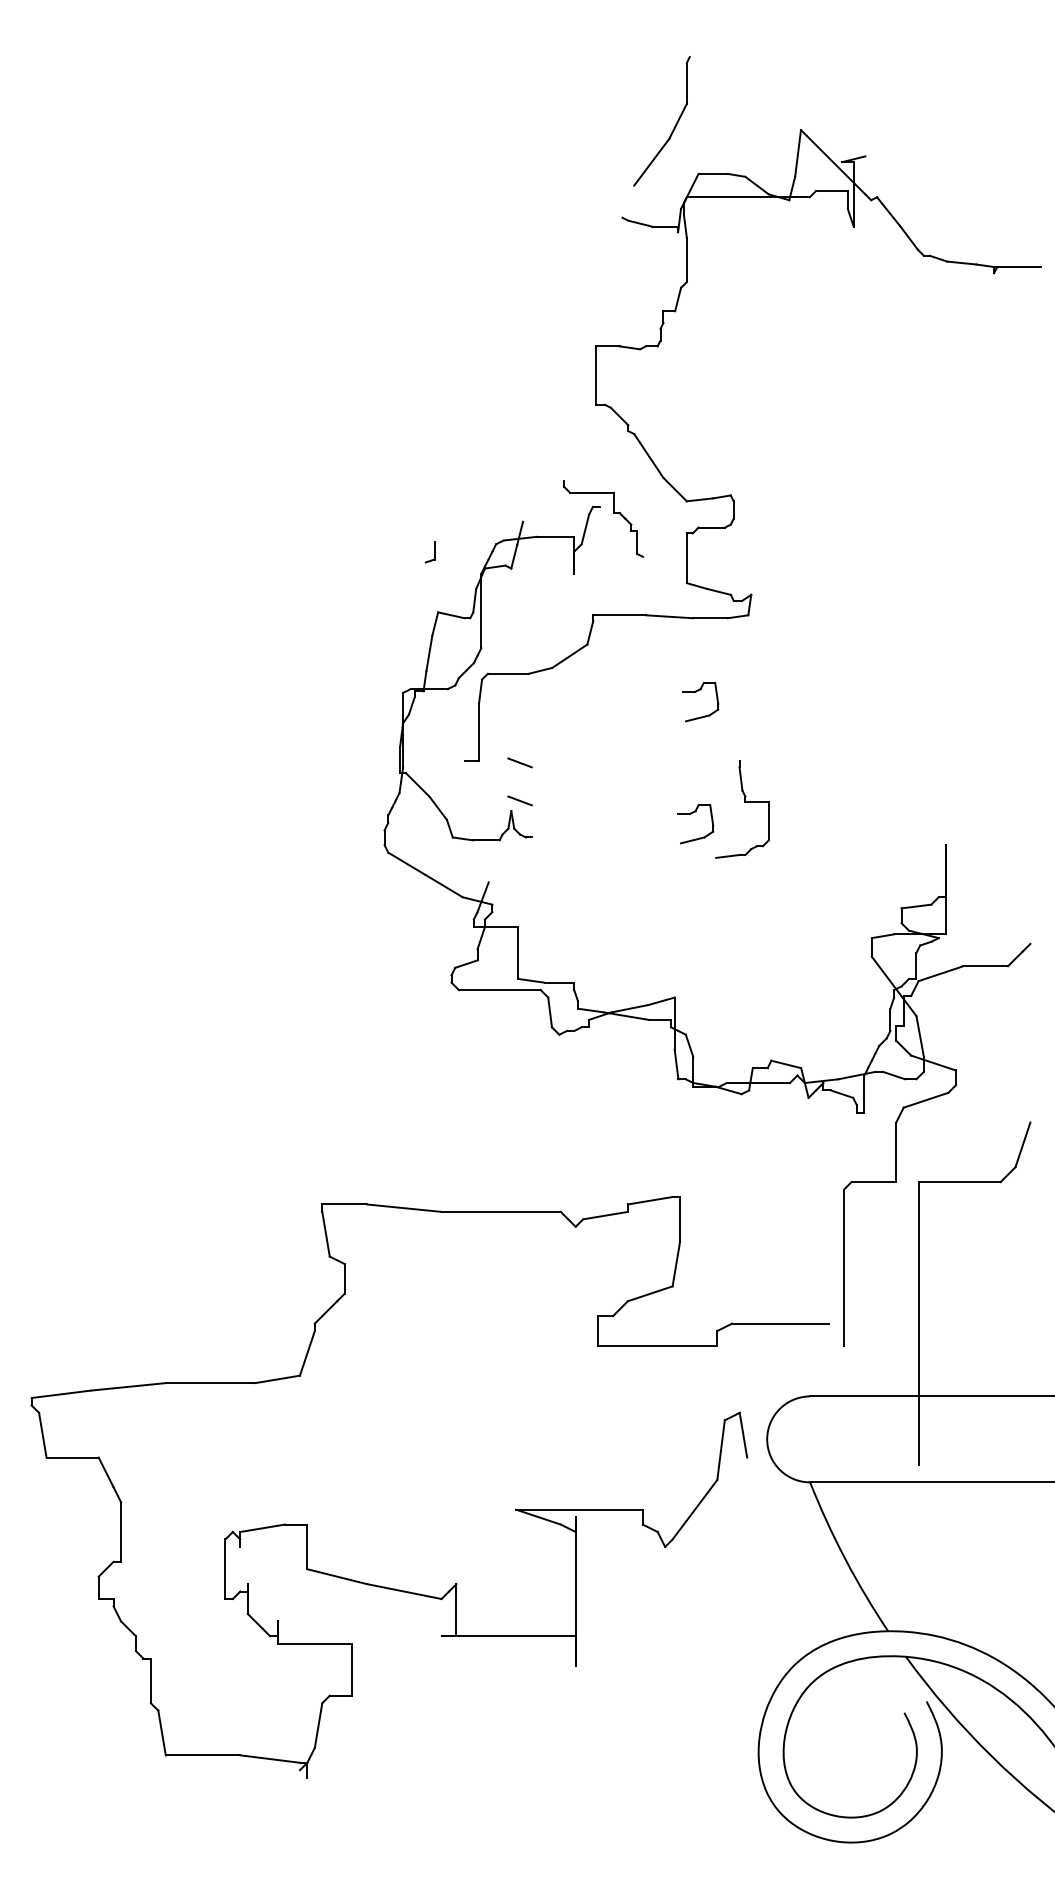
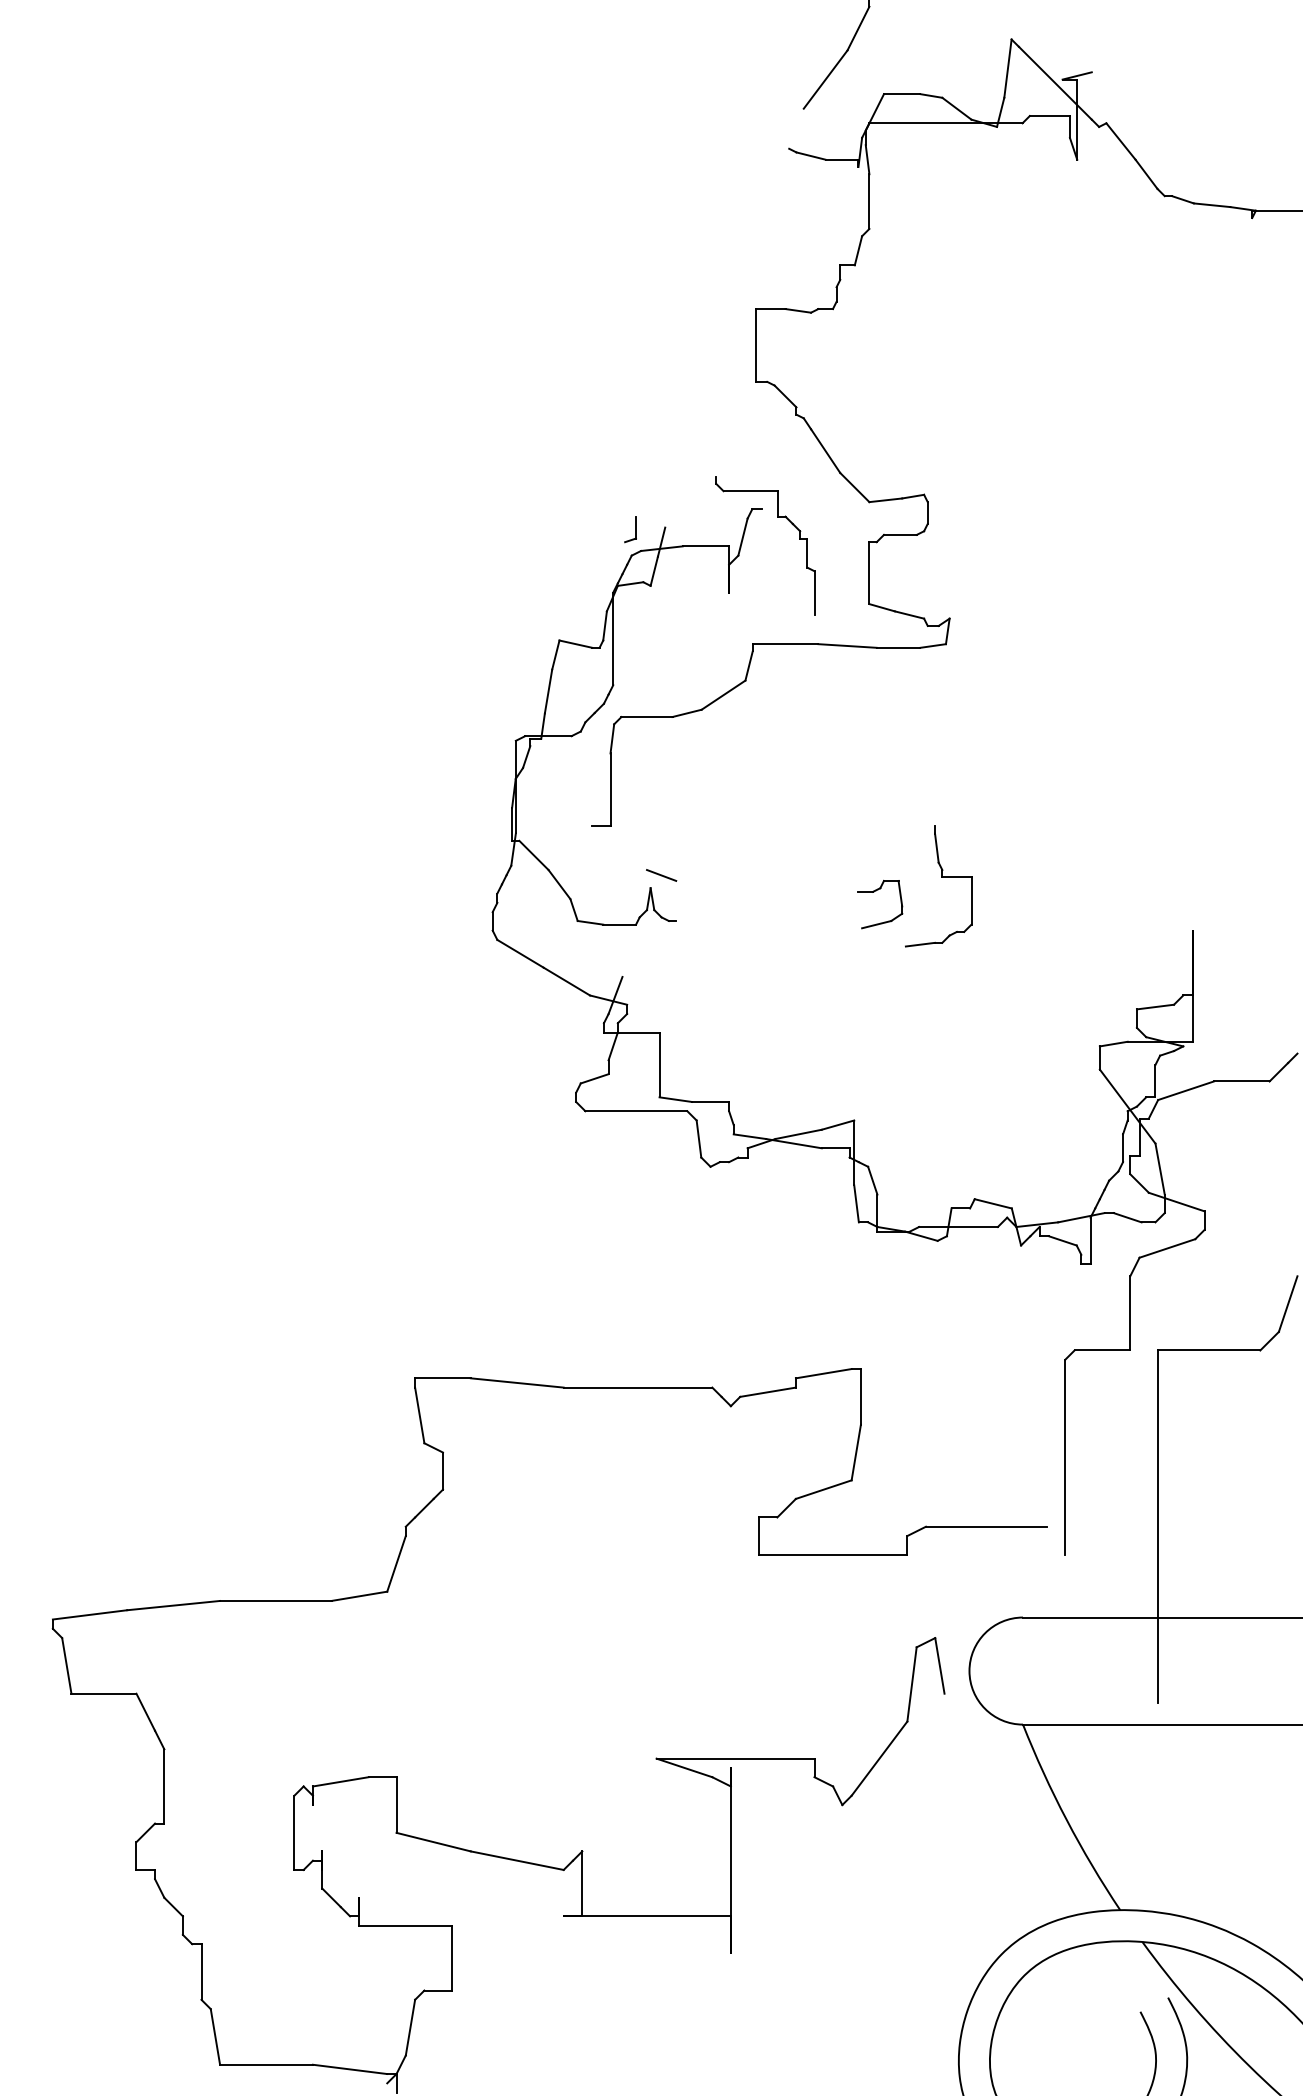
part: (429, 552) -> (629, 529), moved
line: (642, 573) -> (814, 592), added
part: (696, 692) -> (881, 740), removed
line: (519, 762) -> (660, 827), removed

